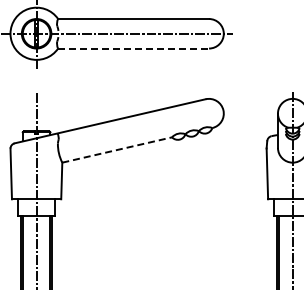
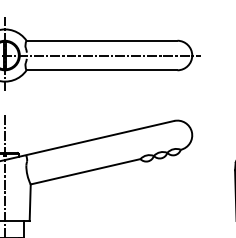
line: (134, 48) -> (102, 70), dashed -> solid
line: (117, 149) -> (85, 171), dashed -> solid

